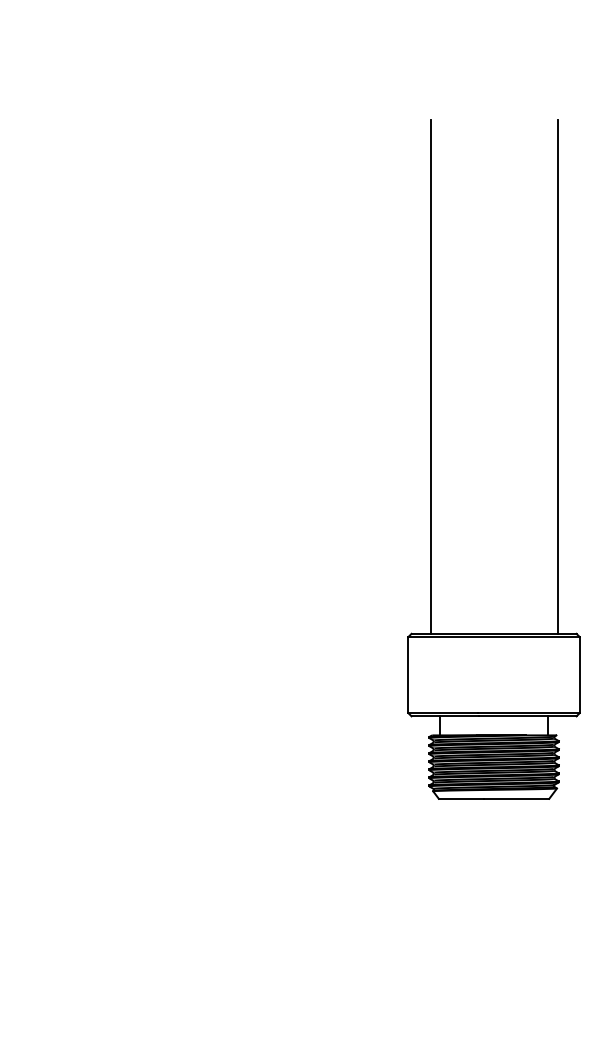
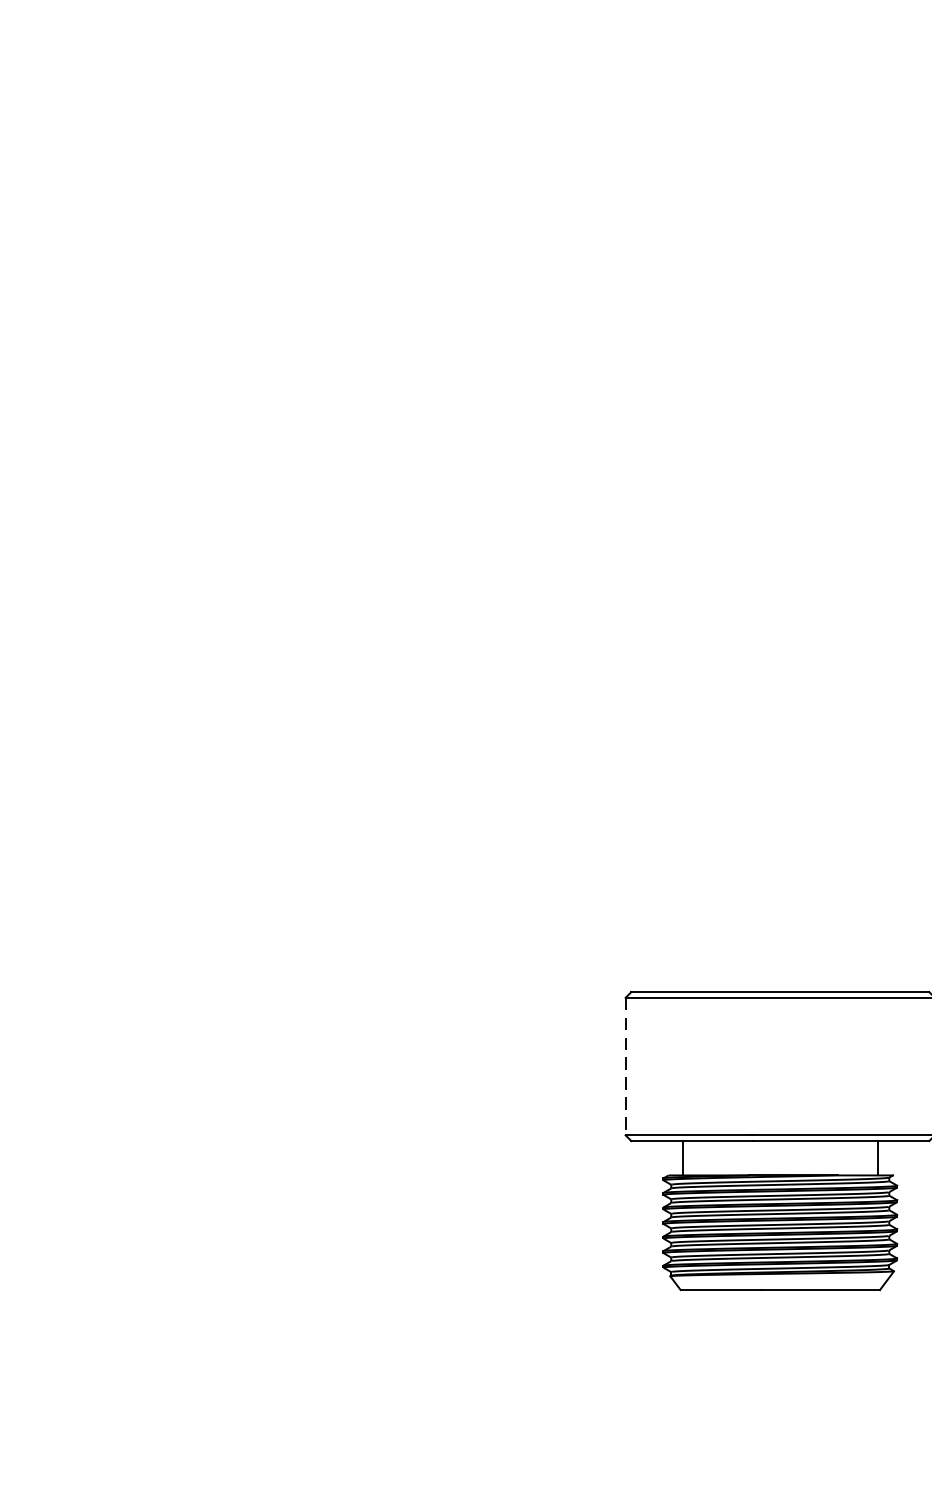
line: (430, 376) -> (665, 527), removed
line: (557, 376) -> (894, 527), removed
line: (408, 675) -> (625, 1067), solid -> dashed

